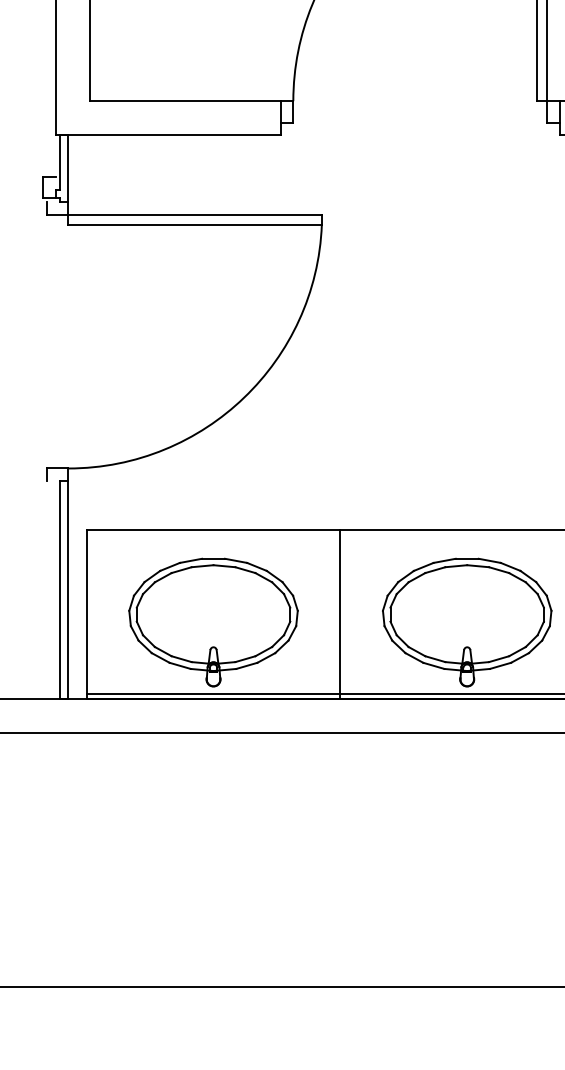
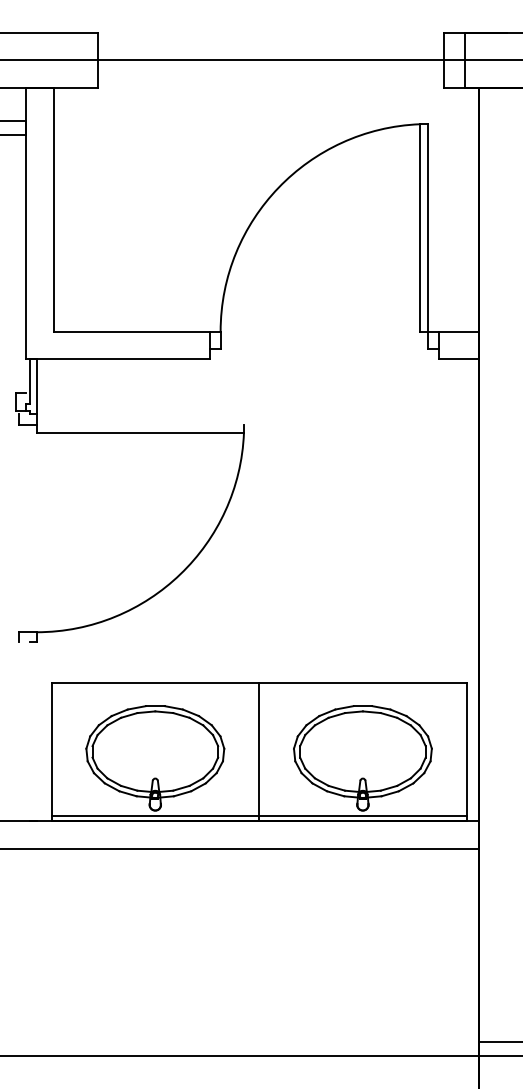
line: (195, 214) -> (140, 424), removed
line: (59, 589) -> (29, 731), removed
line: (68, 589) -> (36, 731), removed

